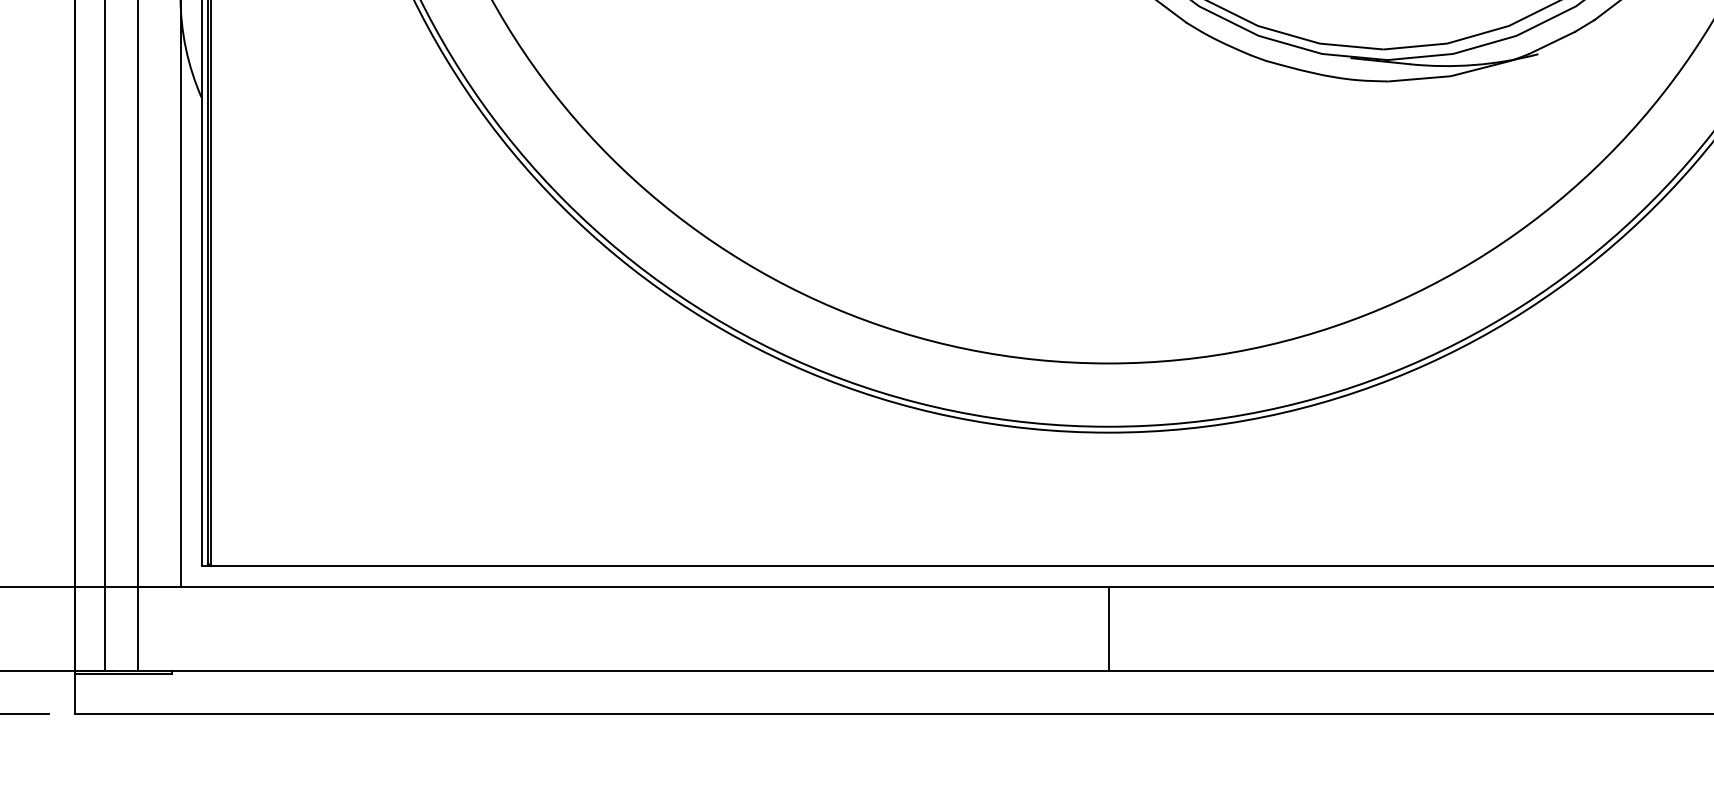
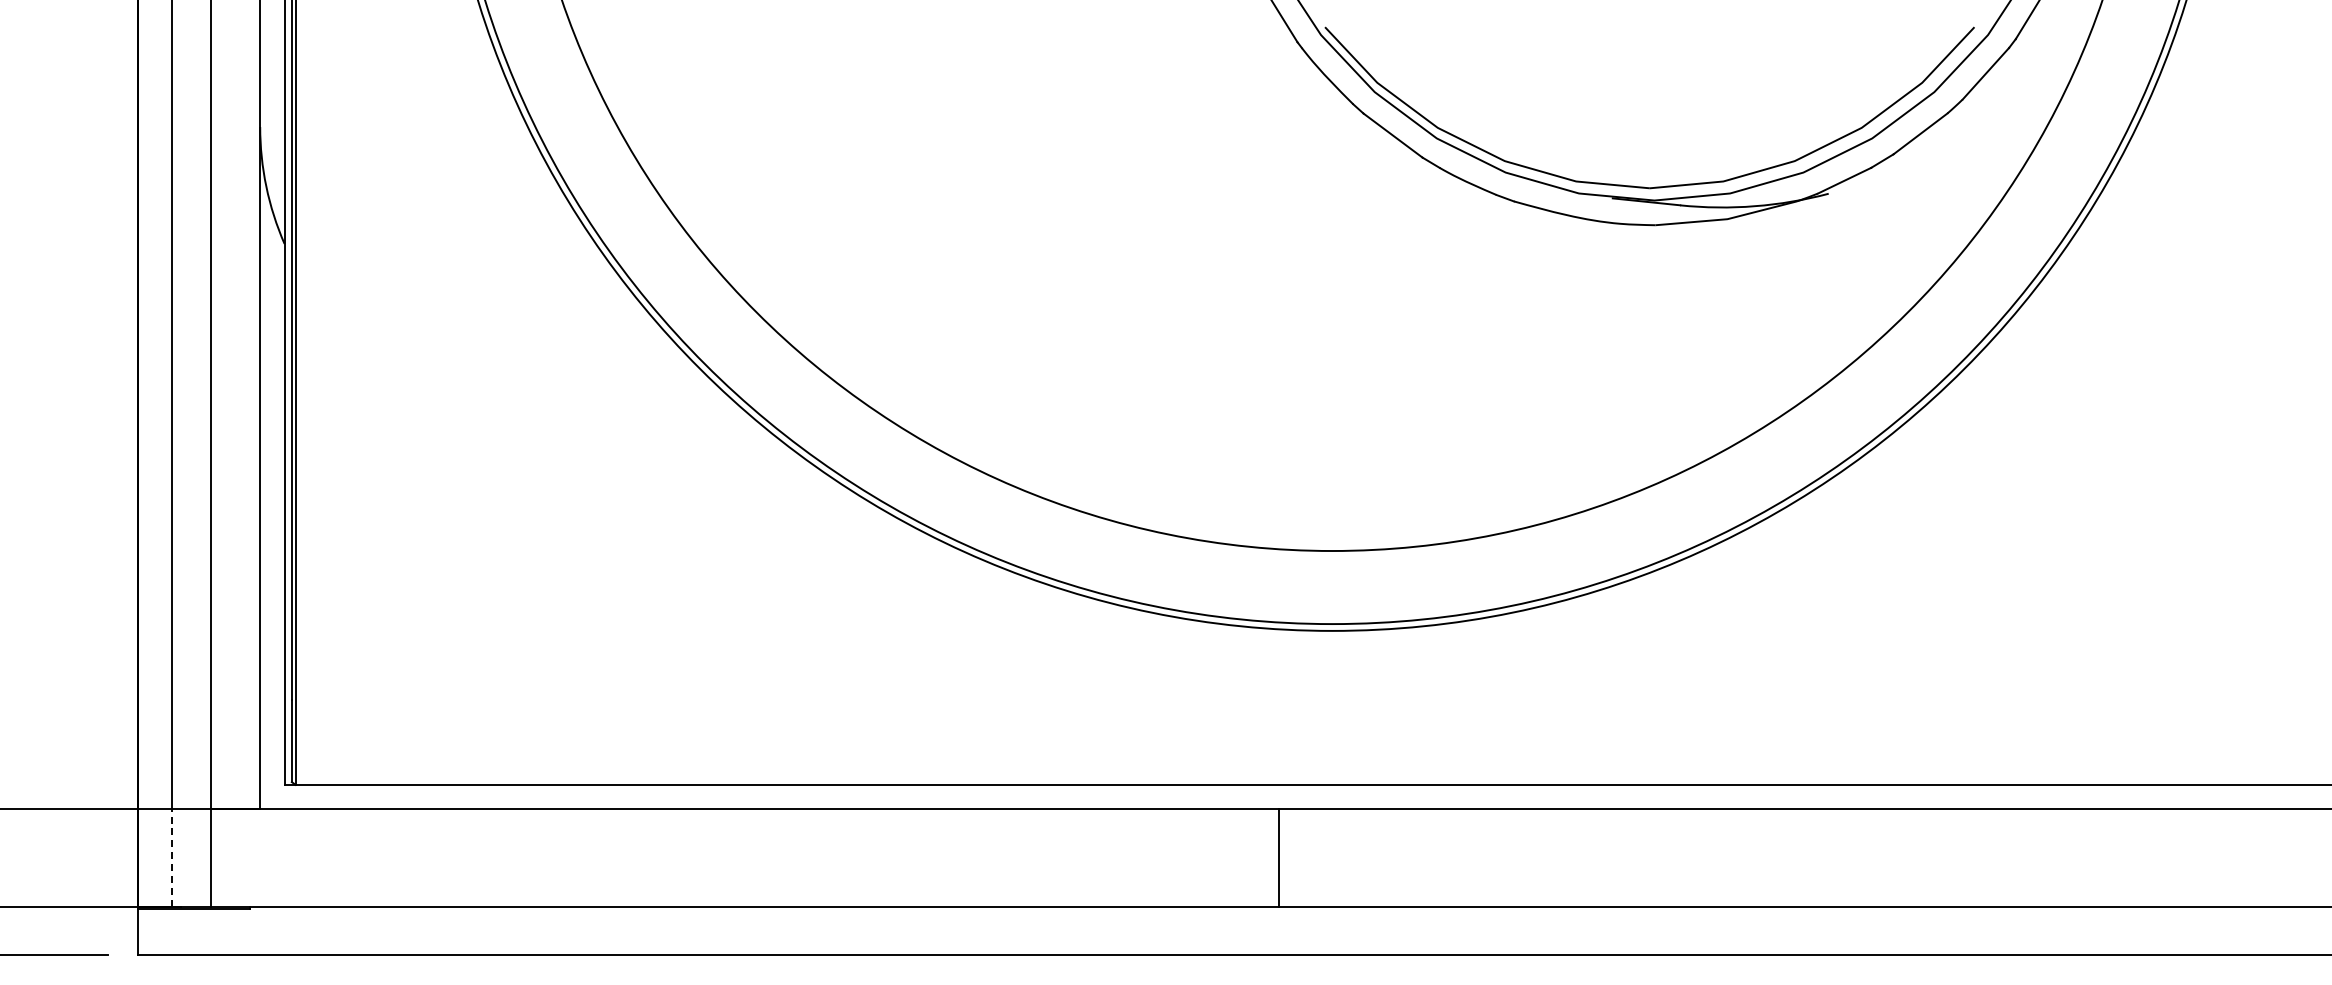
line: (104, 628) -> (172, 857), solid -> dashed
line: (1108, 628) -> (1279, 857), moved

